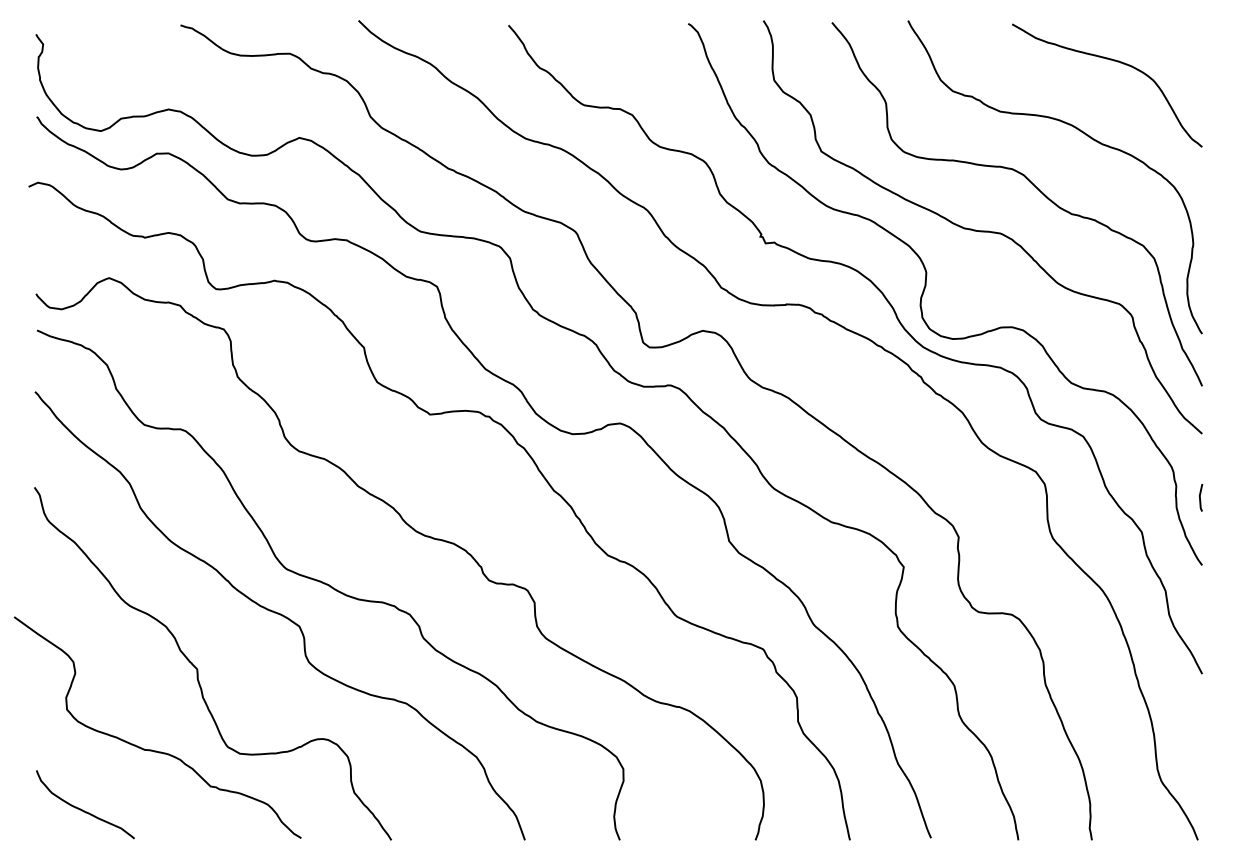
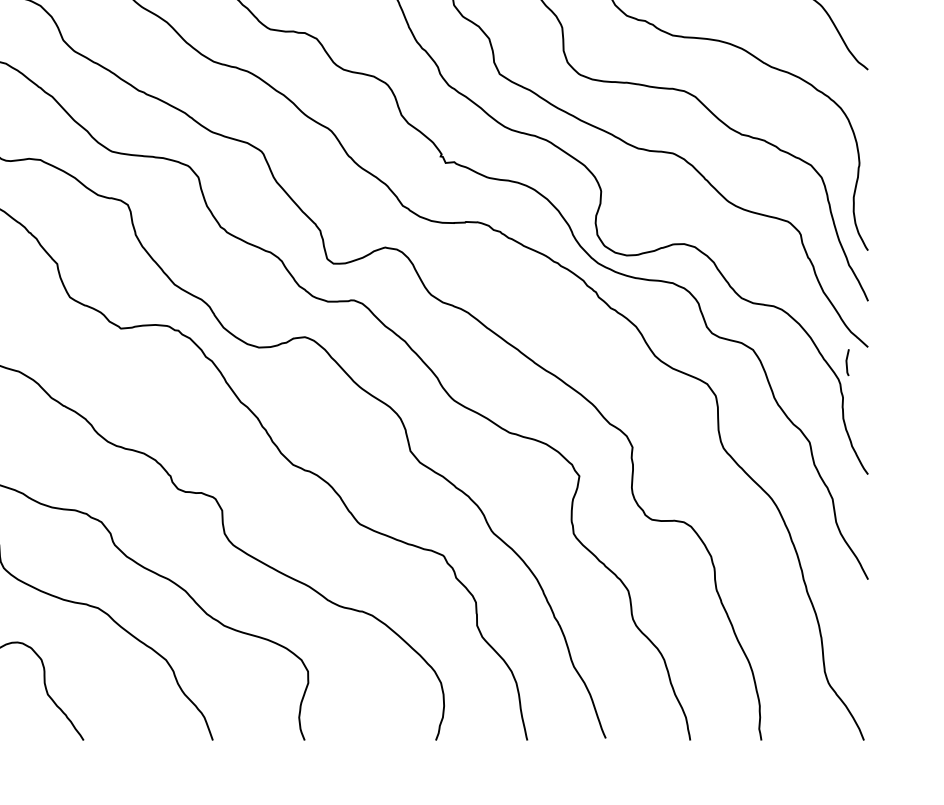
curve: (1200, 497) -> (847, 362), moved

